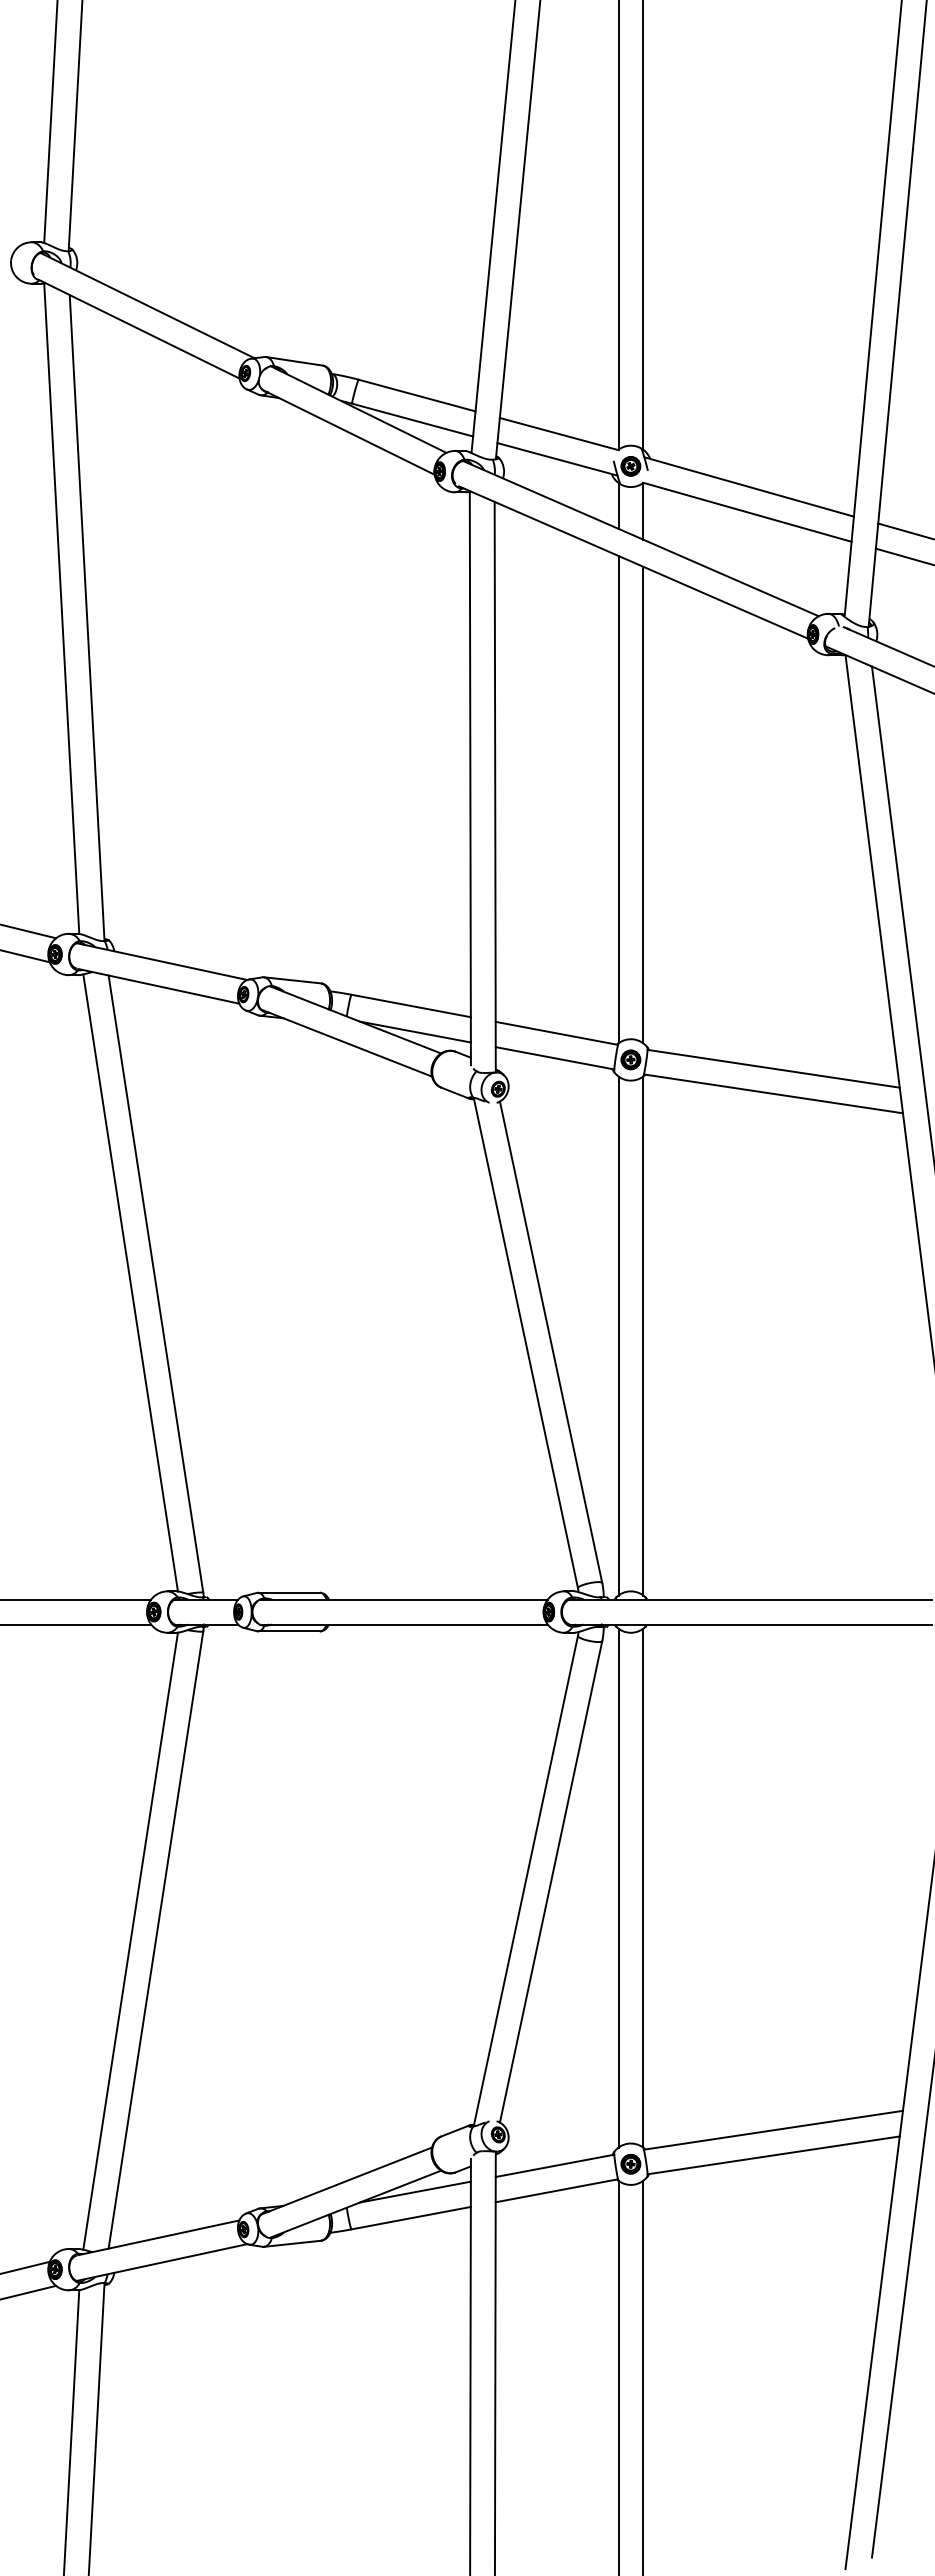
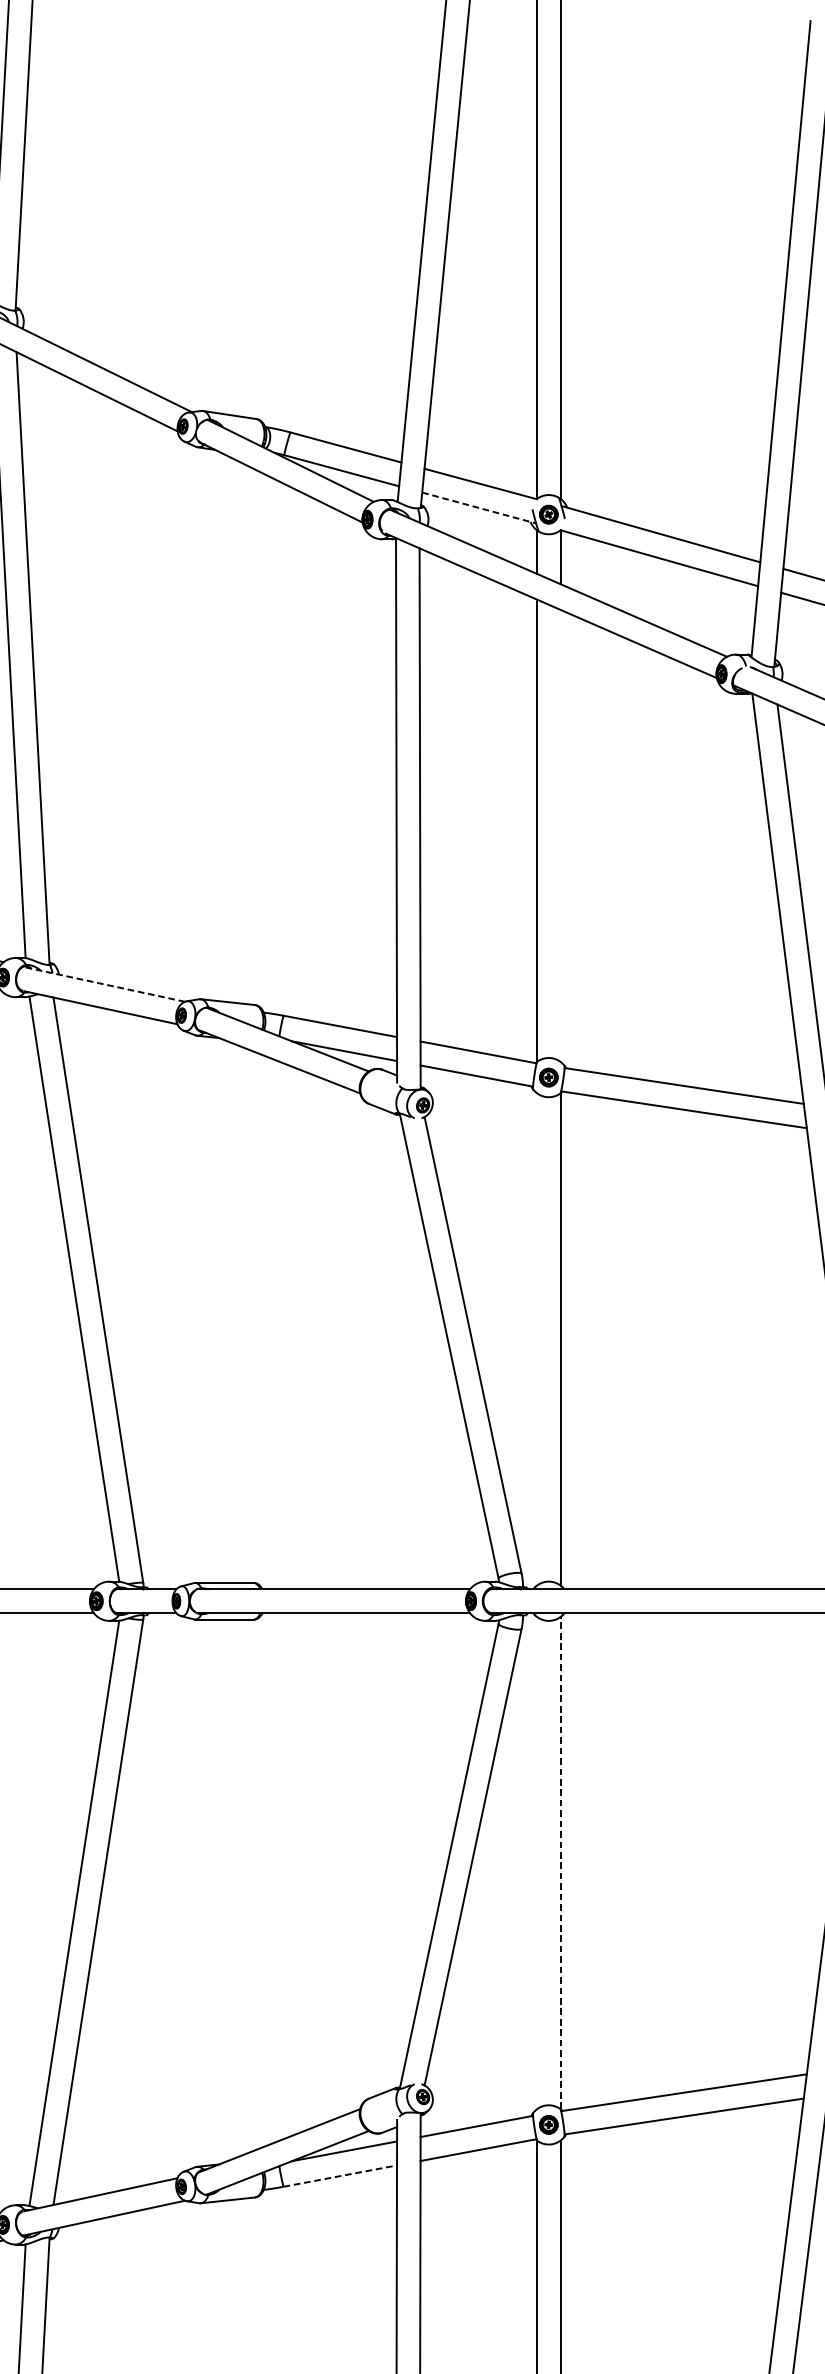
line: (557, 459) -> (479, 508), solid -> dashed
line: (643, 804) -> (560, 835), removed
line: (161, 961) -> (103, 984), solid -> dashed
line: (618, 1335) -> (537, 1338), removed
line: (618, 1887) -> (537, 1862), removed
line: (643, 1887) -> (560, 1862), solid -> dashed
line: (411, 2218) -> (340, 2176), solid -> dashed

